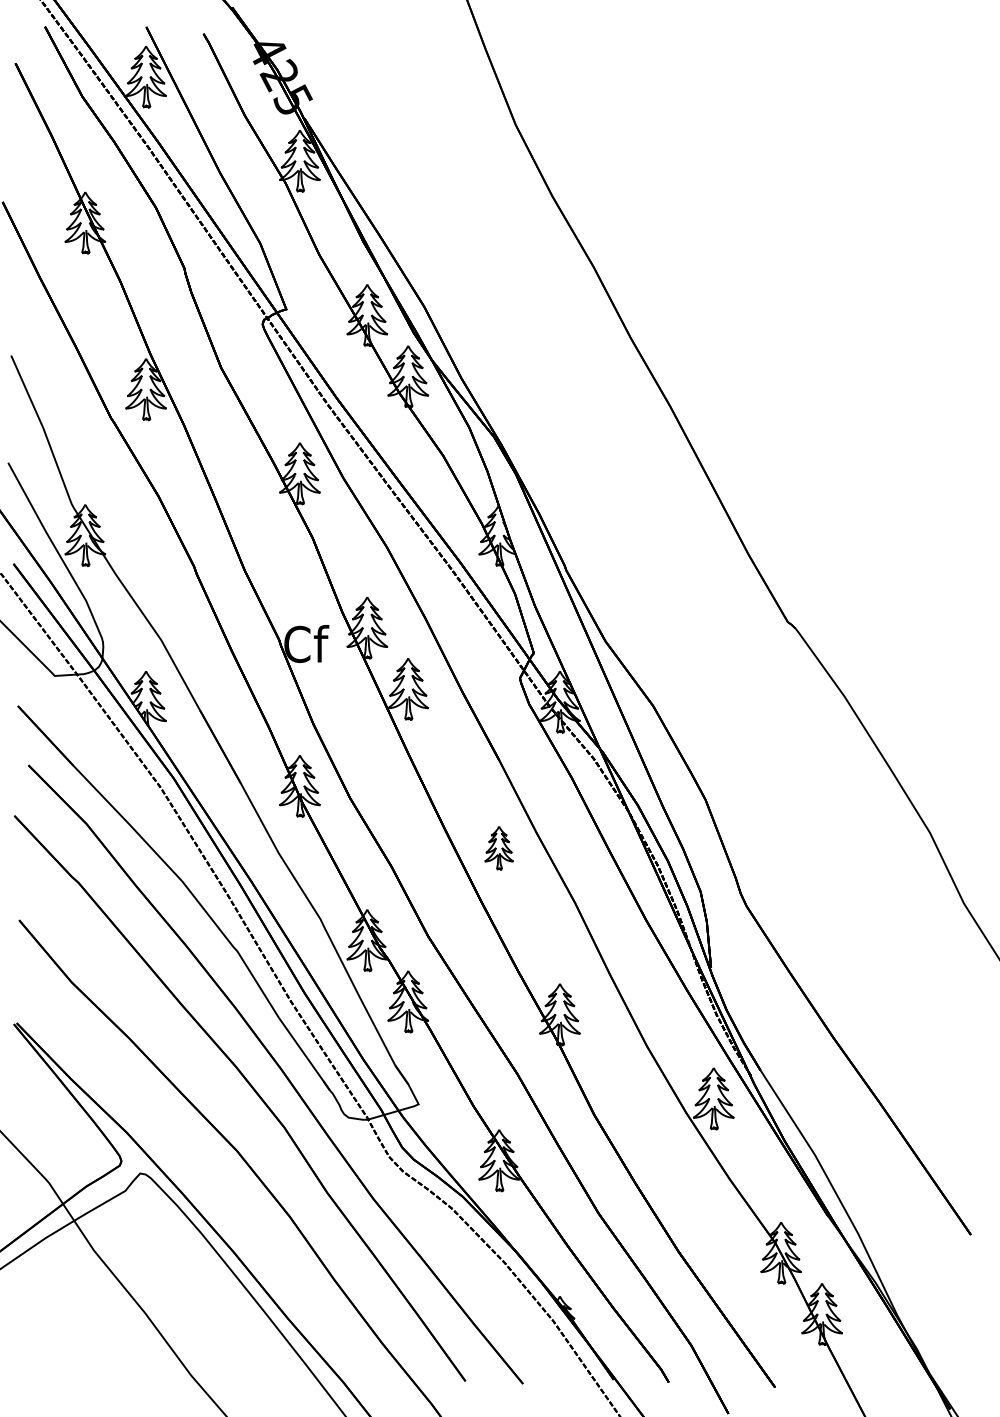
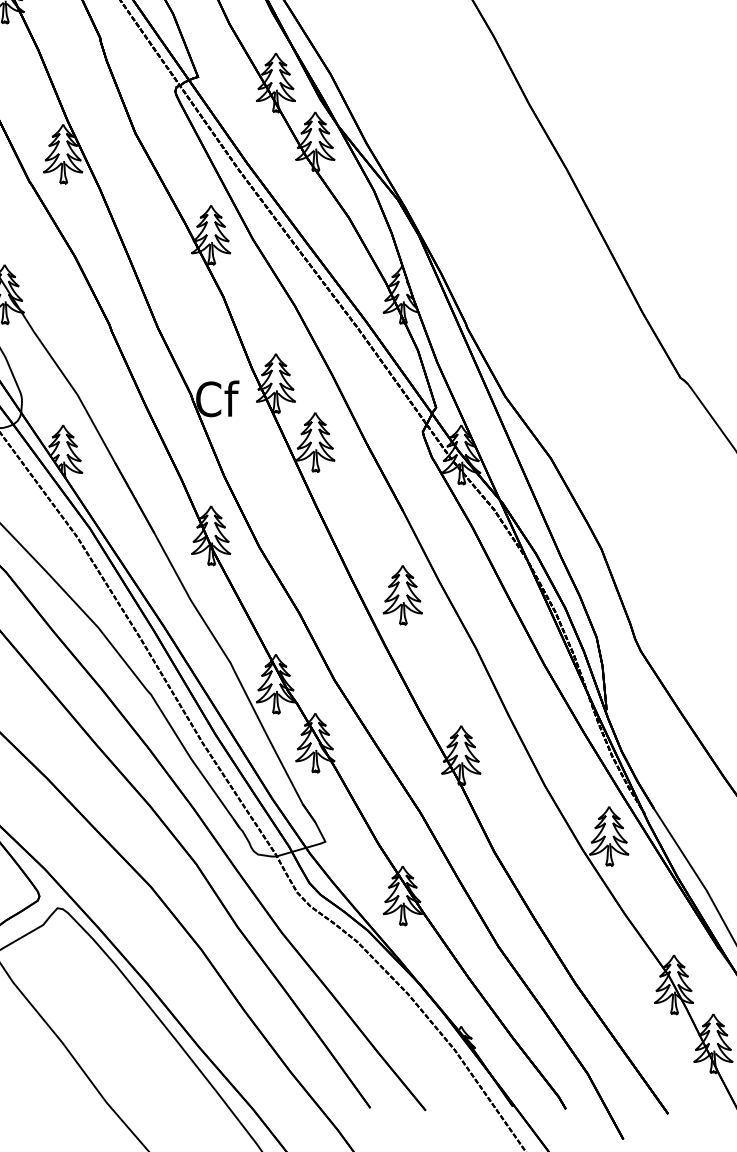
part: (498, 848) -> (402, 595), size x1.43

